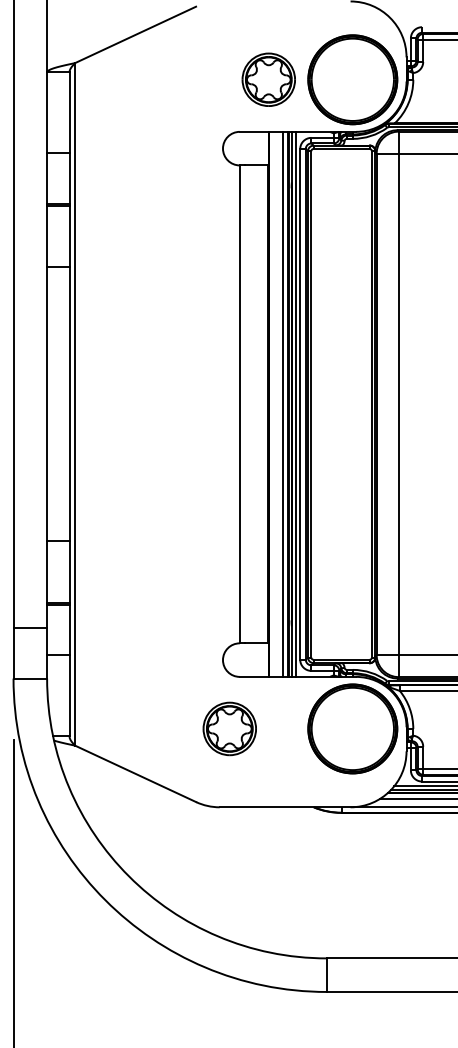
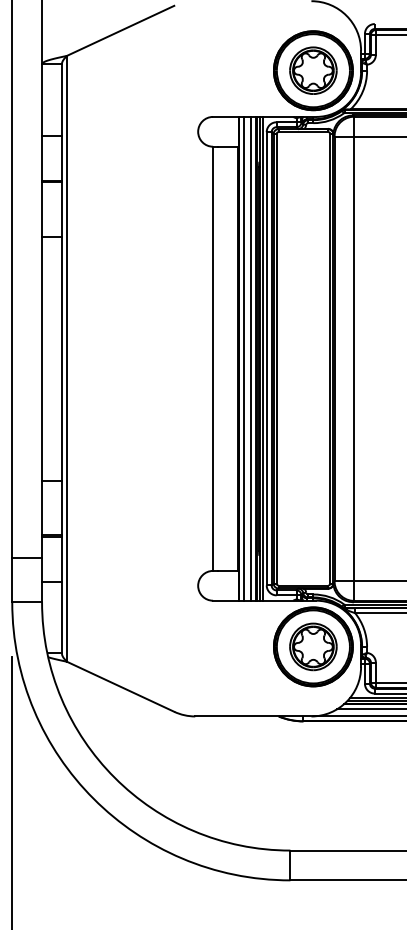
part: (268, 79) -> (313, 70), moved
line: (274, 403) -> (243, 358), added
part: (229, 728) -> (313, 646), moved

